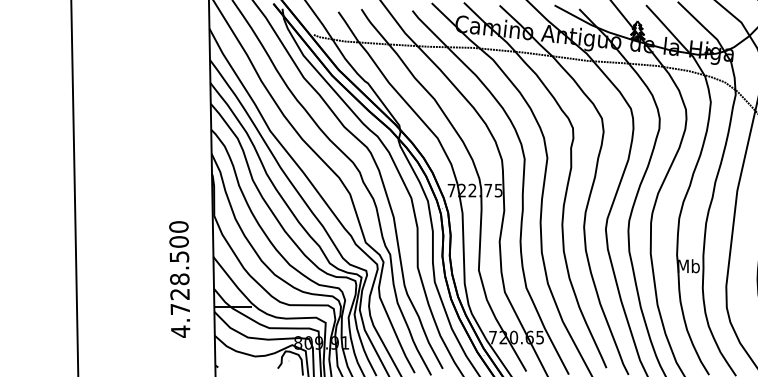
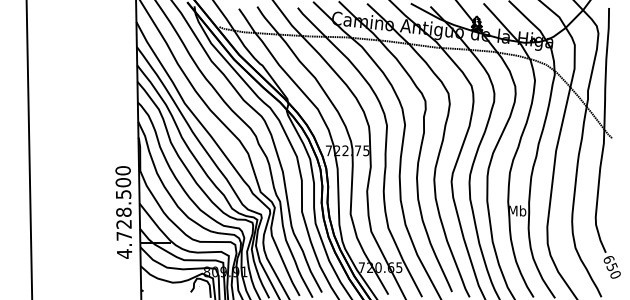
text: (179, 279) -> (123, 212), moved

